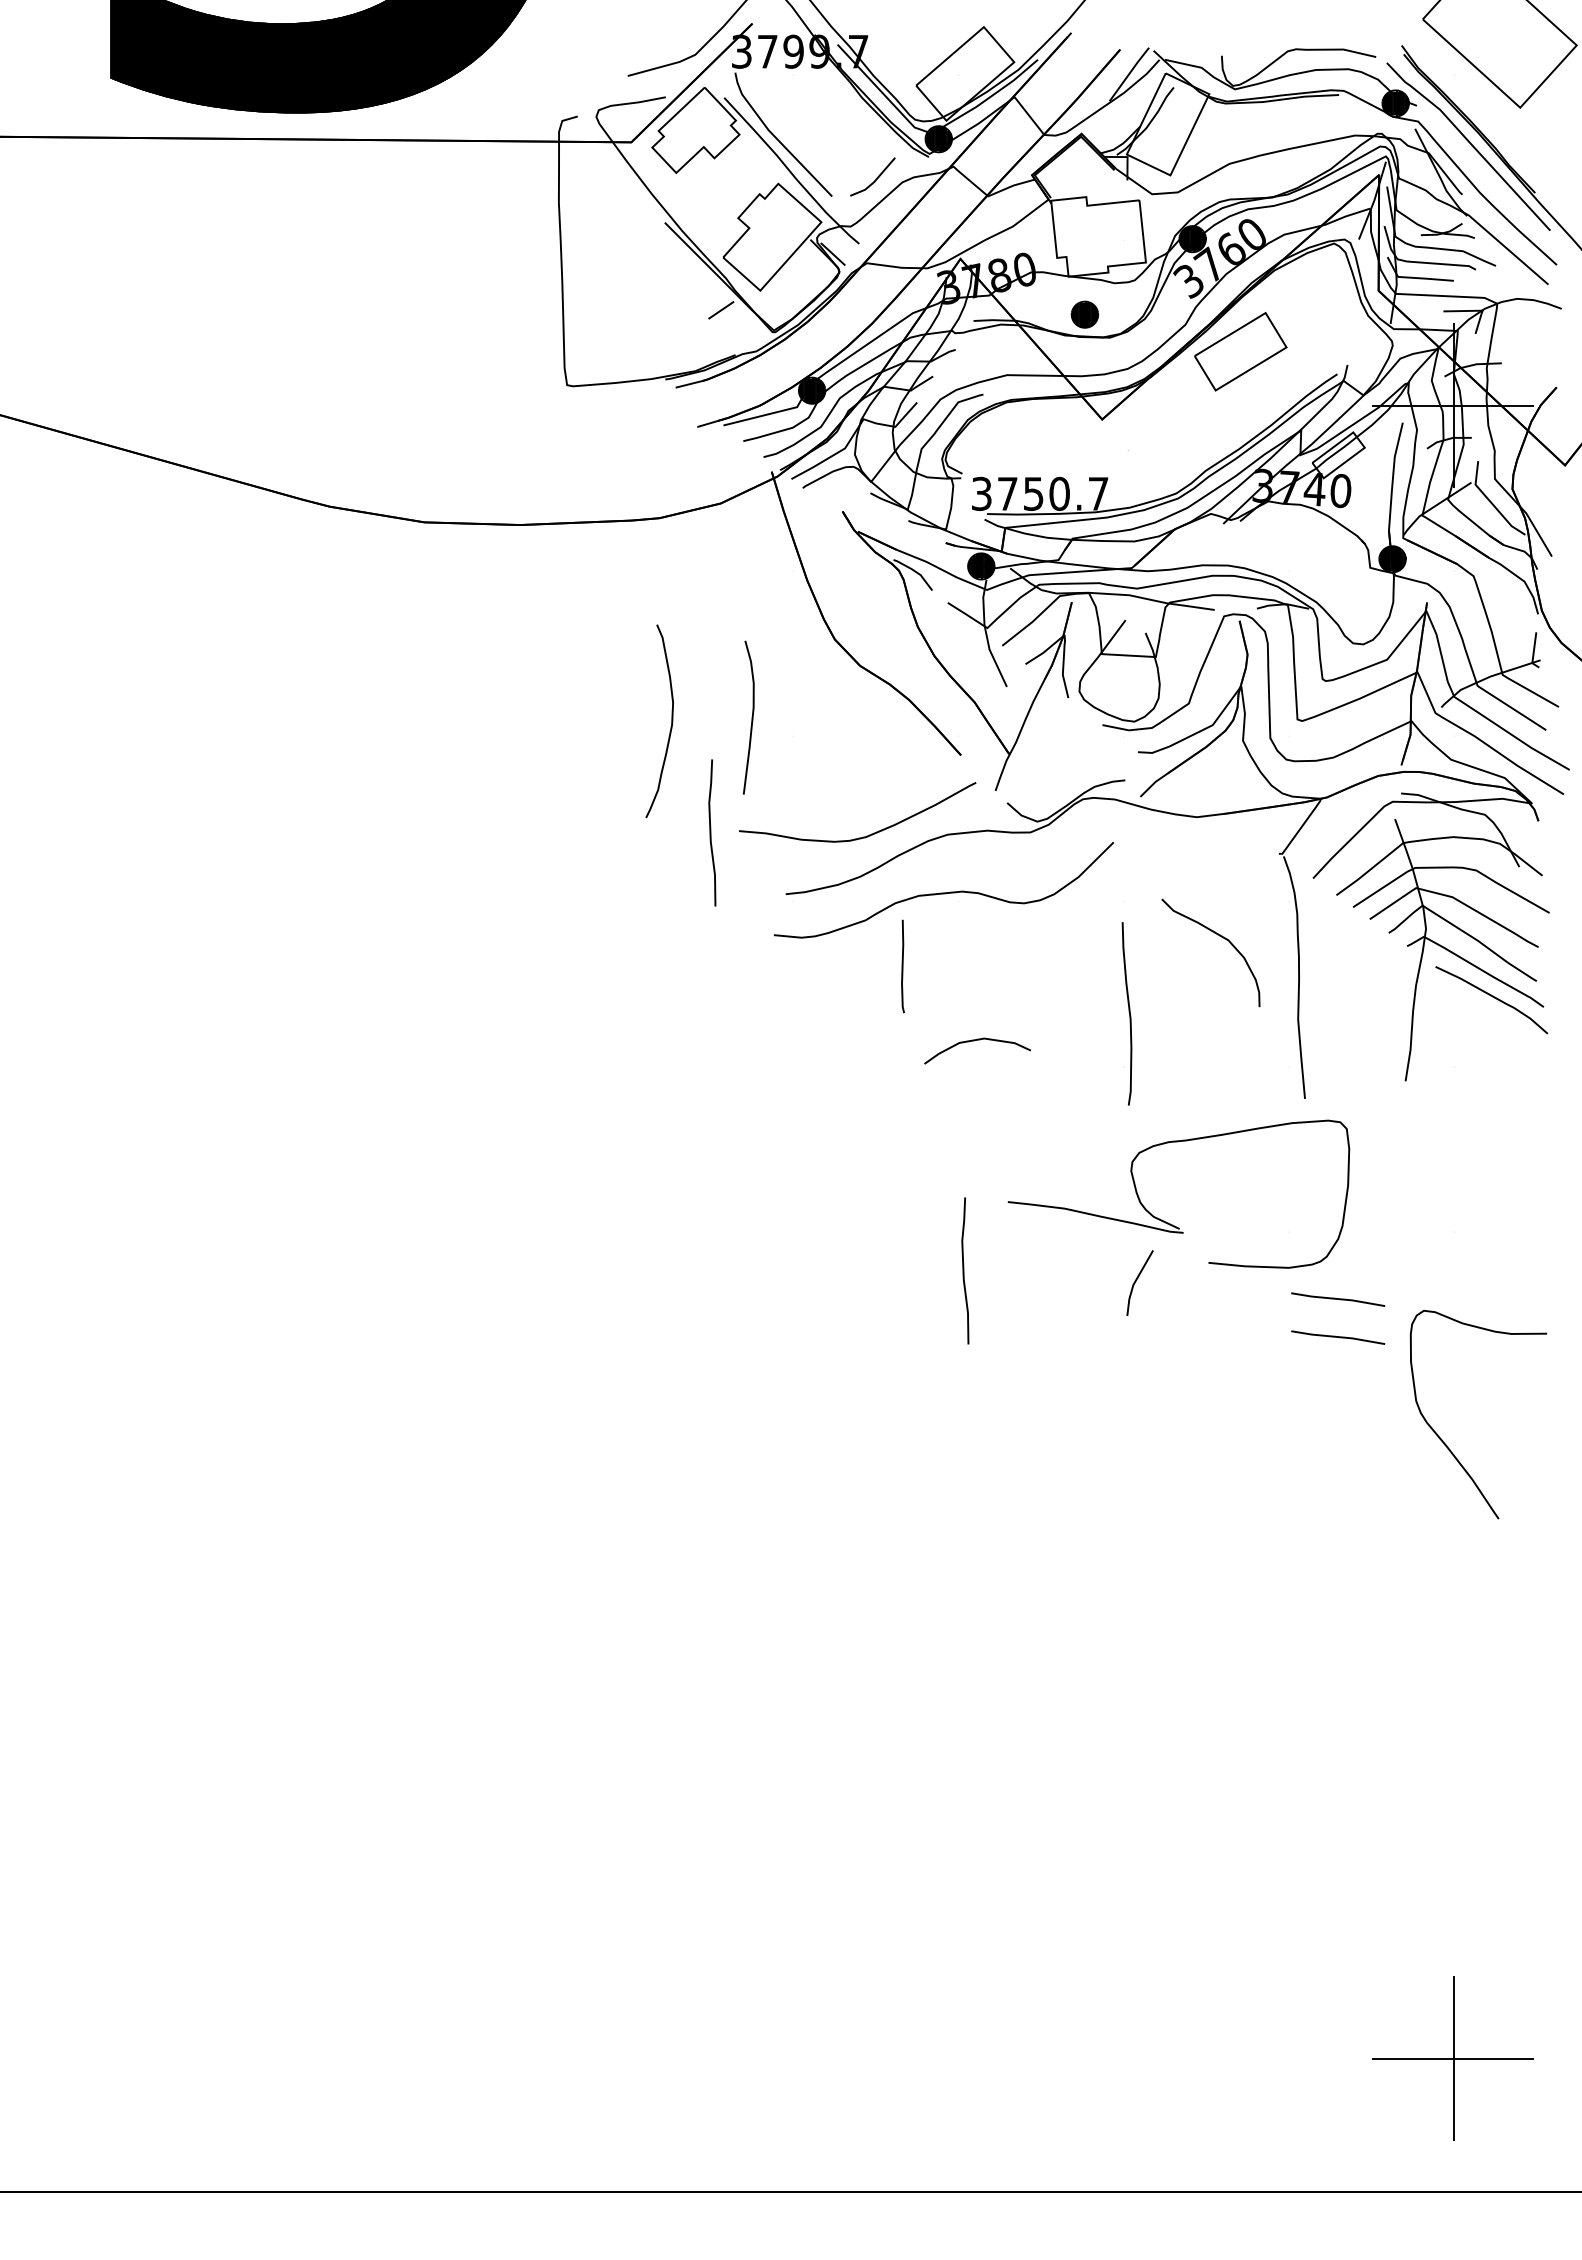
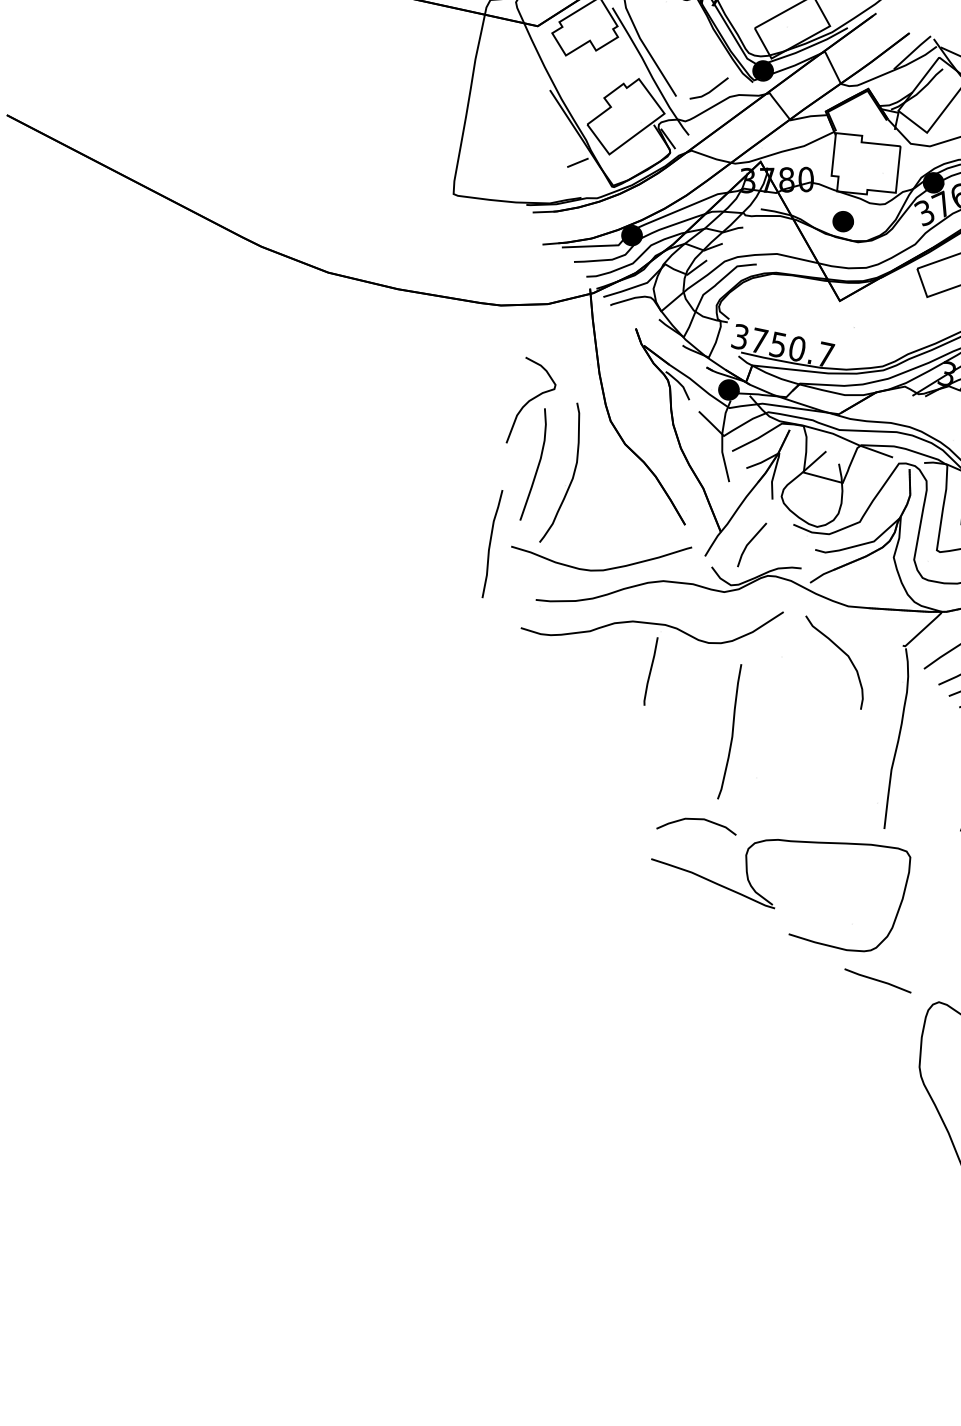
curve: (725, 634) -> (531, 400), added
curve: (671, 721) -> (572, 475), moved
curve: (1219, 936) -> (842, 651), moved
line: (902, 966) -> (650, 671), moved
curve: (1128, 1012) -> (731, 731), moved
curve: (974, 1041) -> (696, 819), moved
curve: (964, 1270) -> (609, 902), removed
line: (1136, 1281) -> (749, 543), moved
line: (1338, 1337) -> (872, 1008), removed

